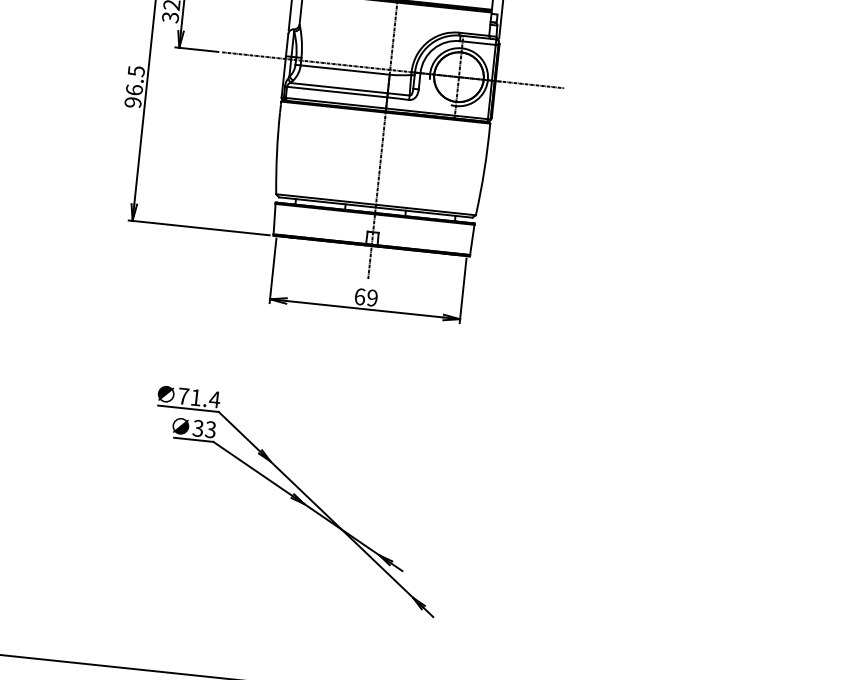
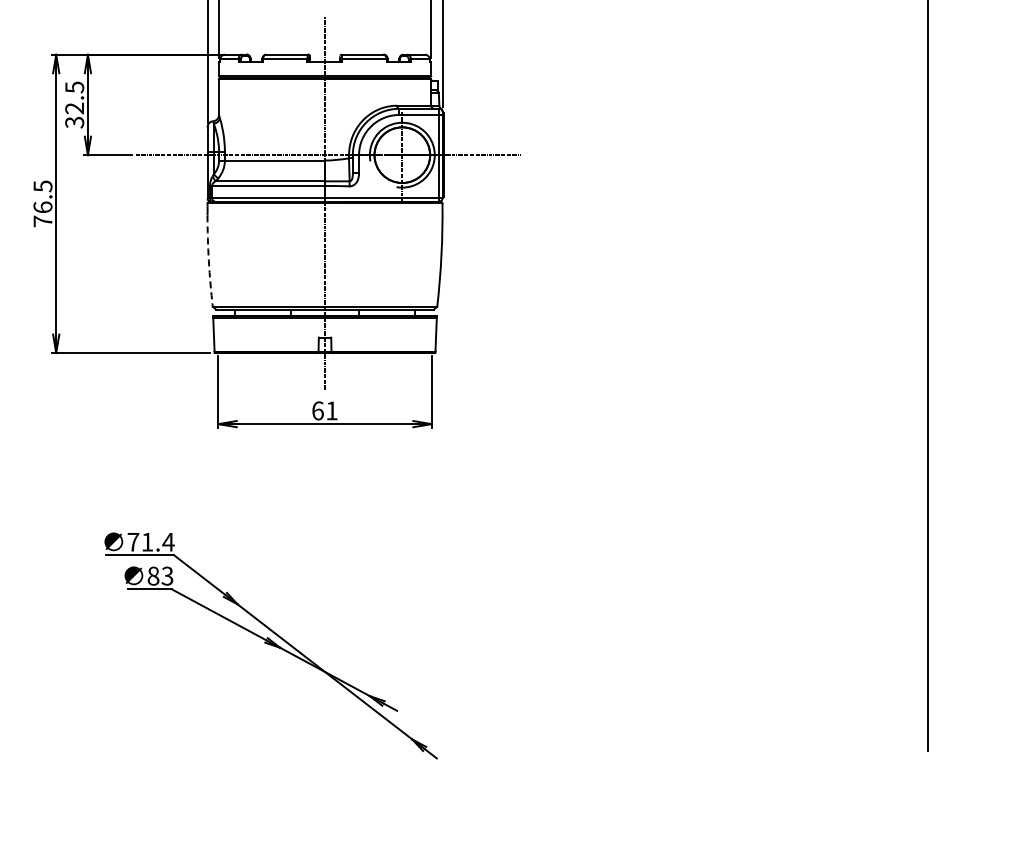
text: (132, 102) -> (42, 221), 96.5 -> 76.5
arc: (276, 153) -> (208, 261), solid -> dashed
text: (372, 297) -> (331, 410), 69 -> 61
text: (198, 427) -> (153, 575), 33 -> 83

